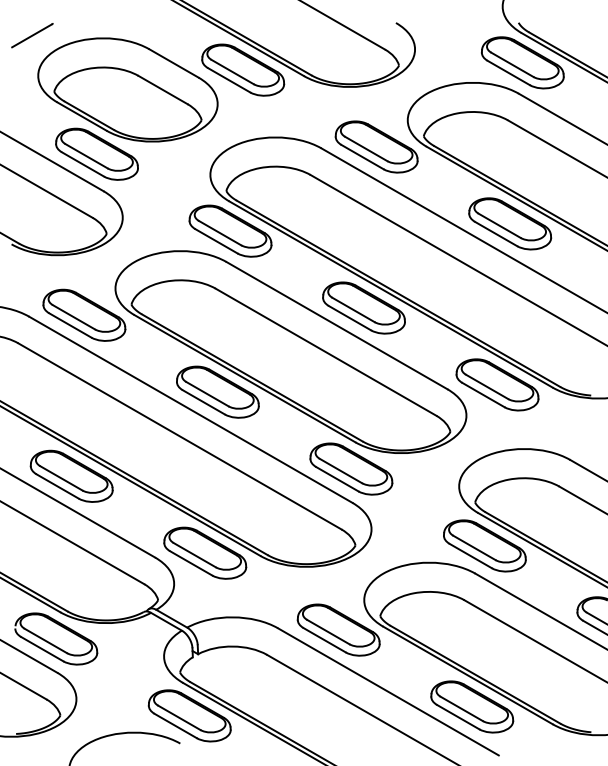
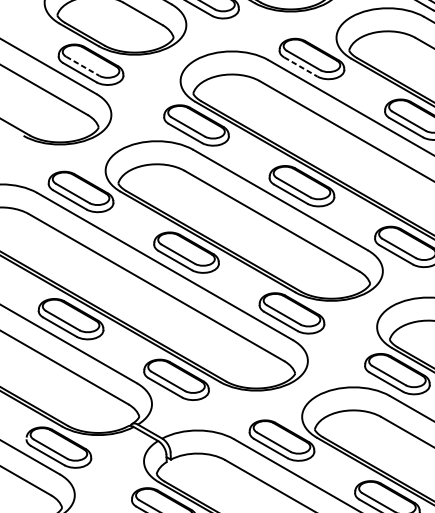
line: (87, 156) -> (83, 66), solid -> dashed
line: (363, 157) -> (301, 67), solid -> dashed

